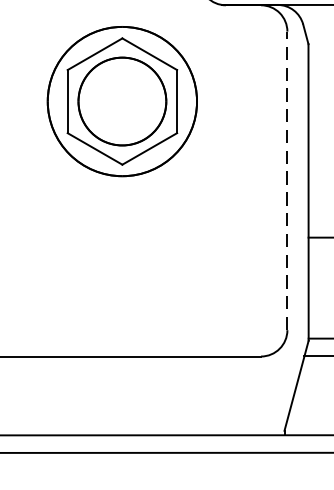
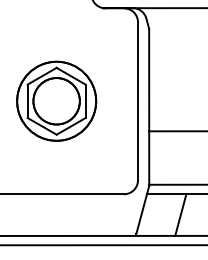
part: (122, 100) -> (56, 100), moved
line: (288, 179) -> (138, 100), dashed -> solid

